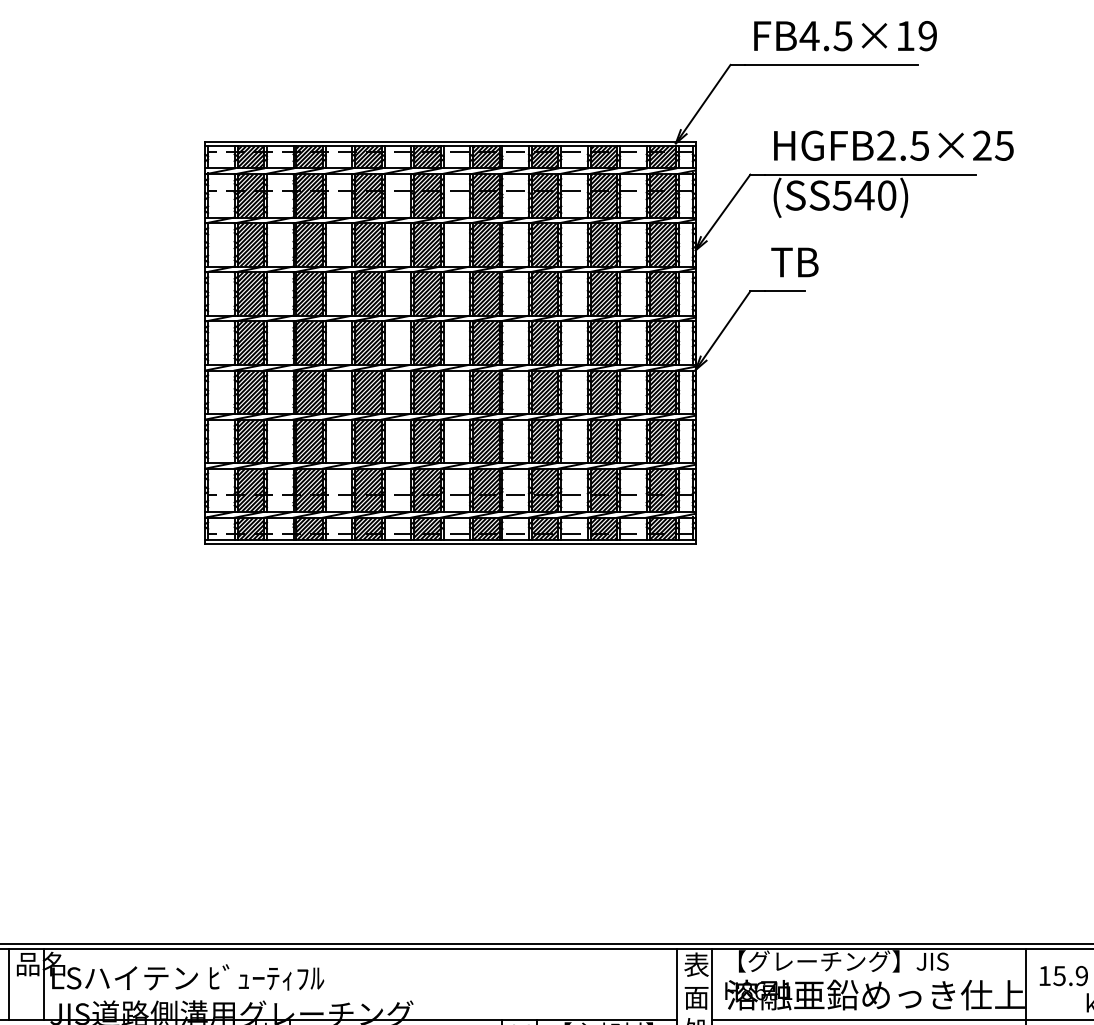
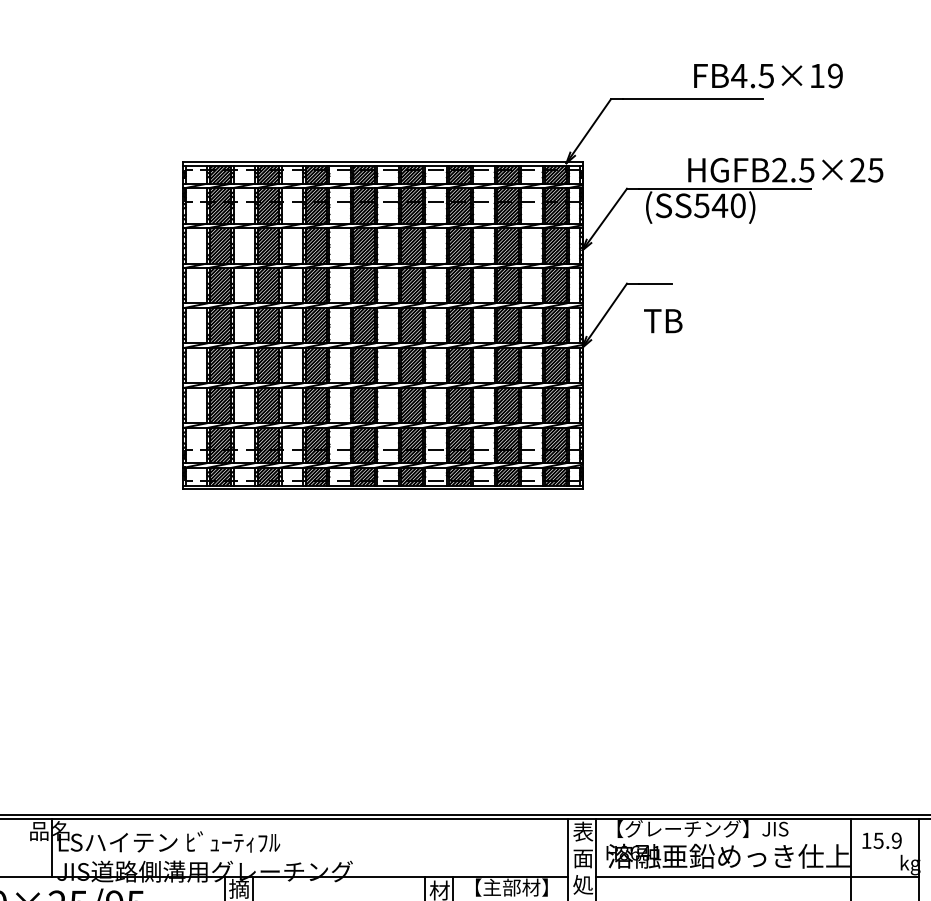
text: (845, 35) -> (768, 75), moved
text: (893, 146) -> (785, 170), moved
text: (795, 262) -> (663, 321), moved
line: (9, 984) -> (24, 847), removed

